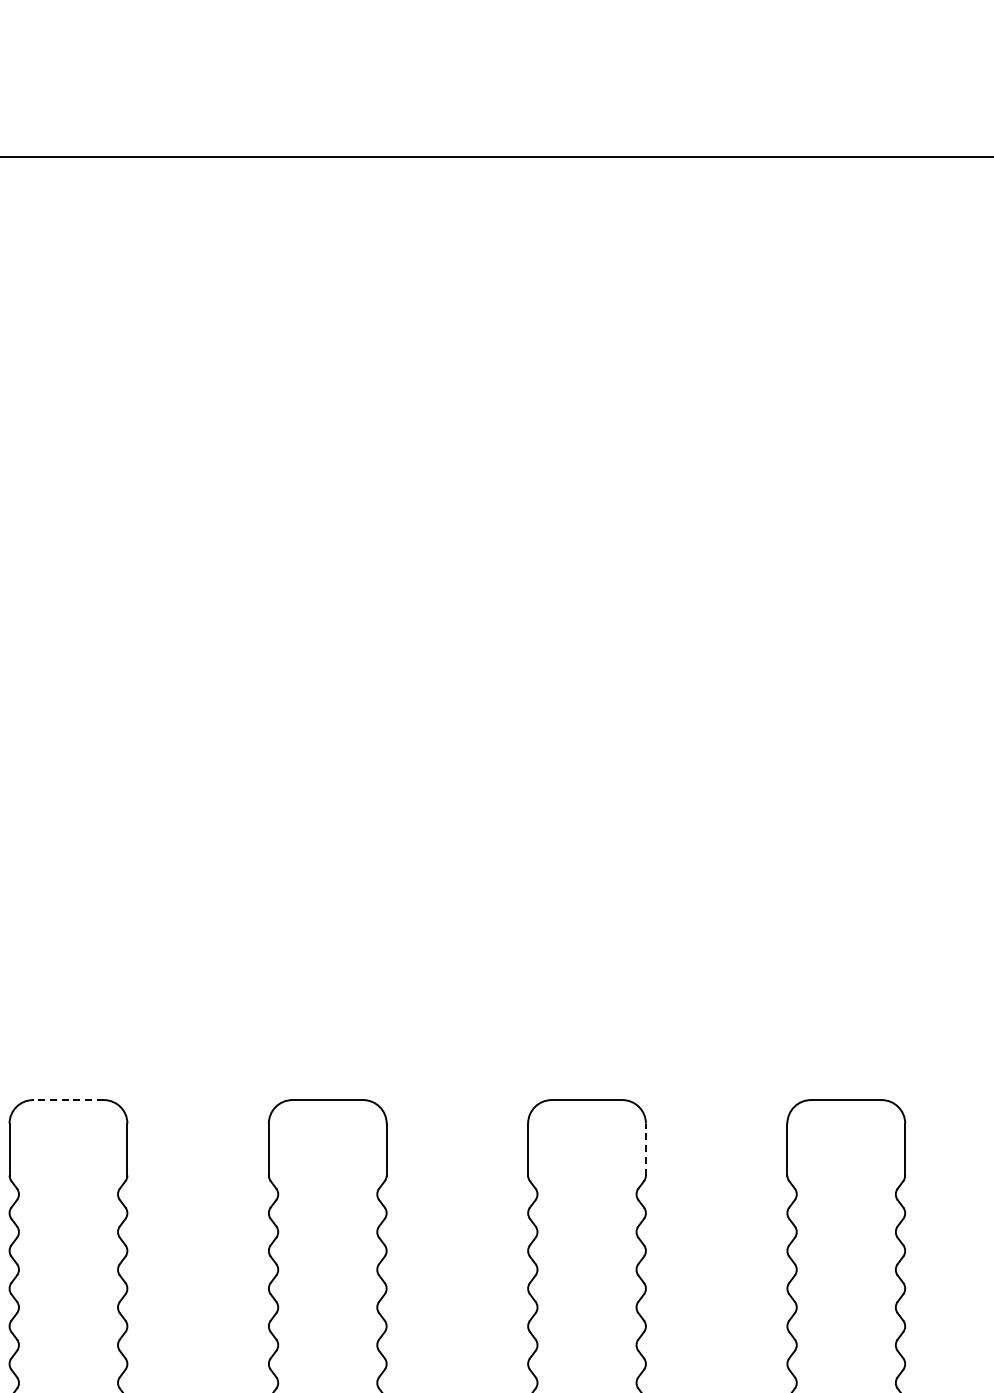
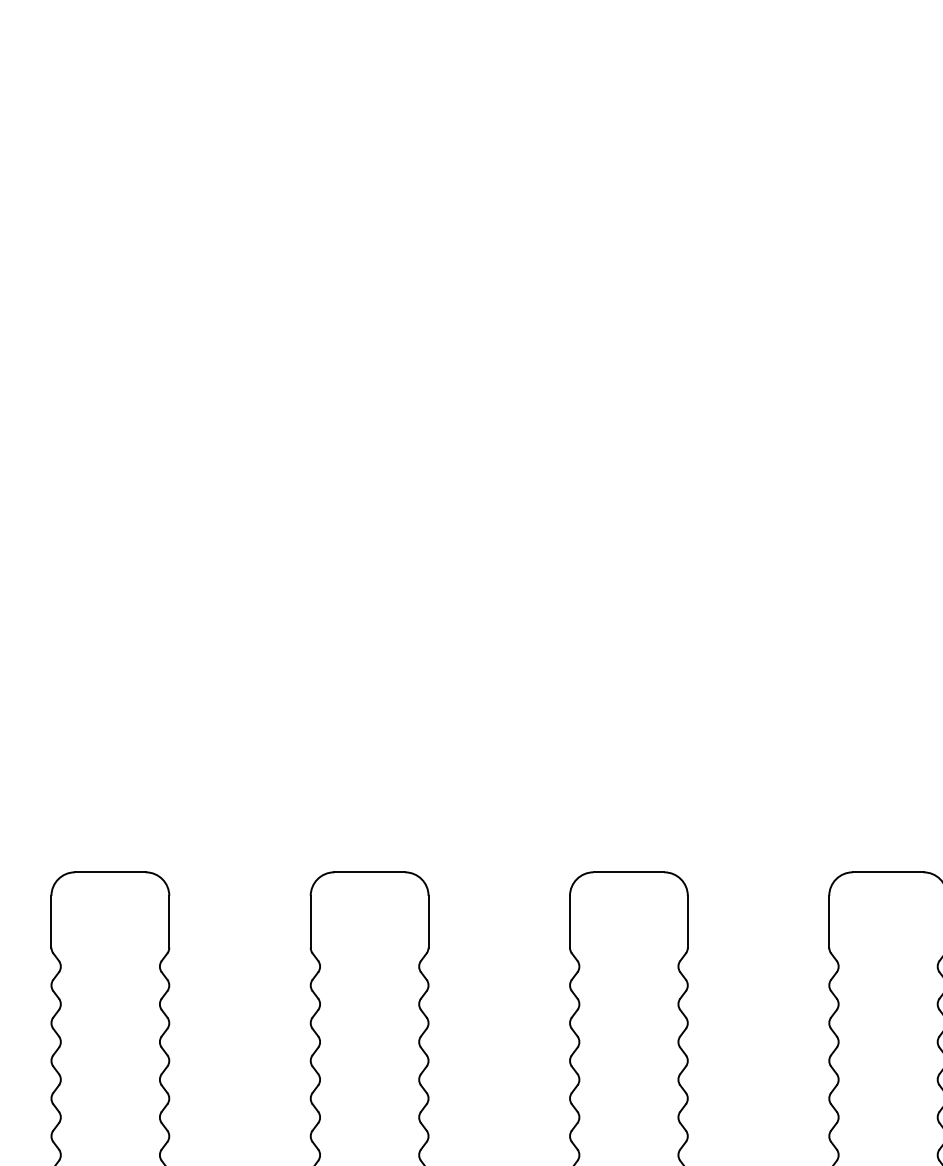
line: (68, 1100) -> (110, 872), dashed -> solid
line: (645, 1149) -> (687, 921), dashed -> solid

